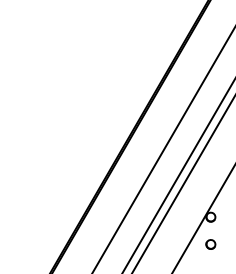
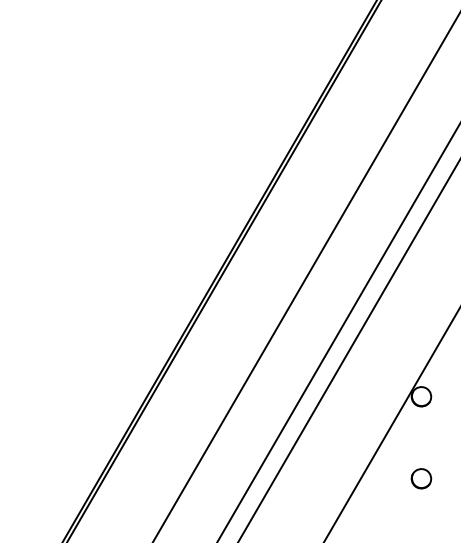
part: (210, 244) -> (420, 478), moved

